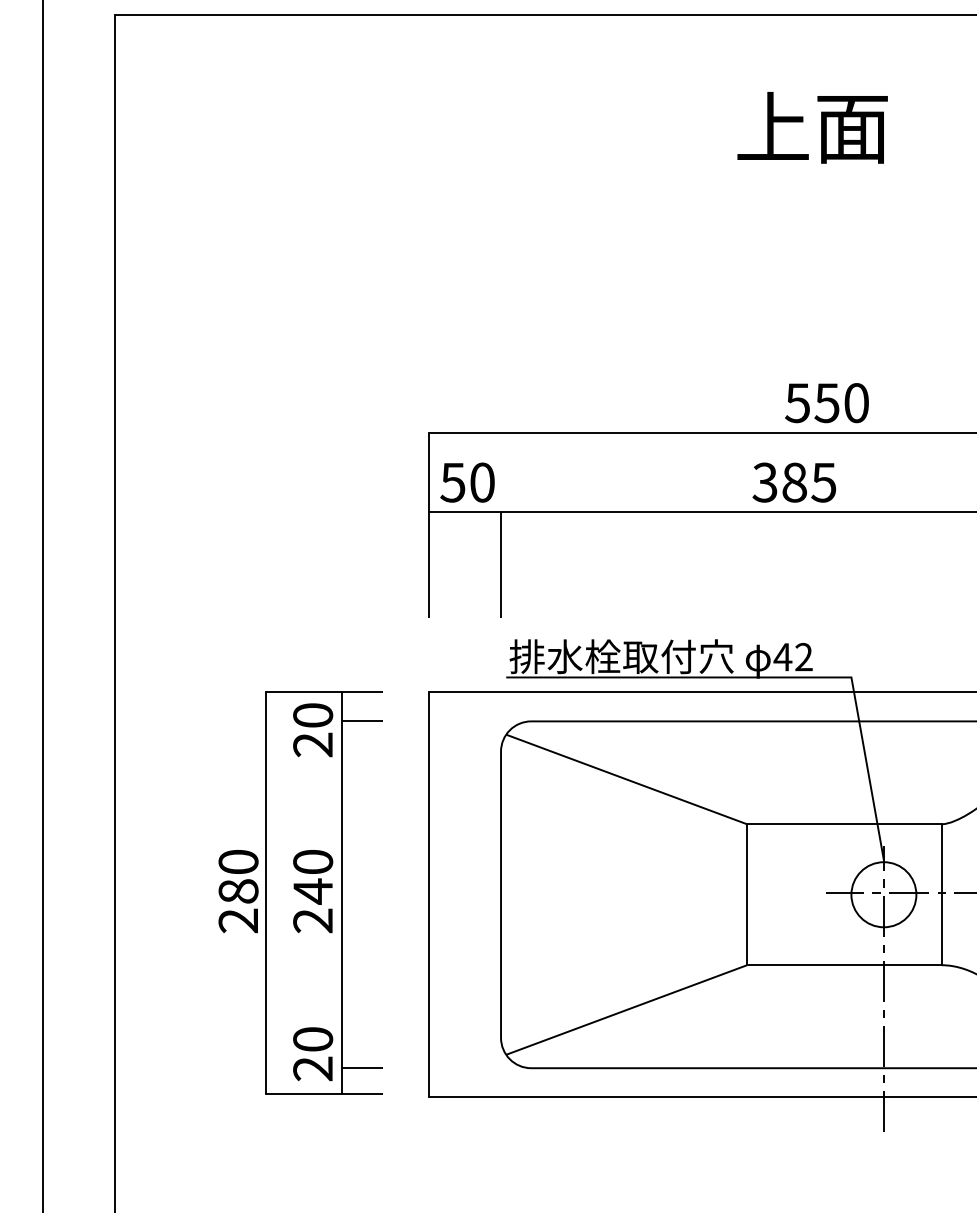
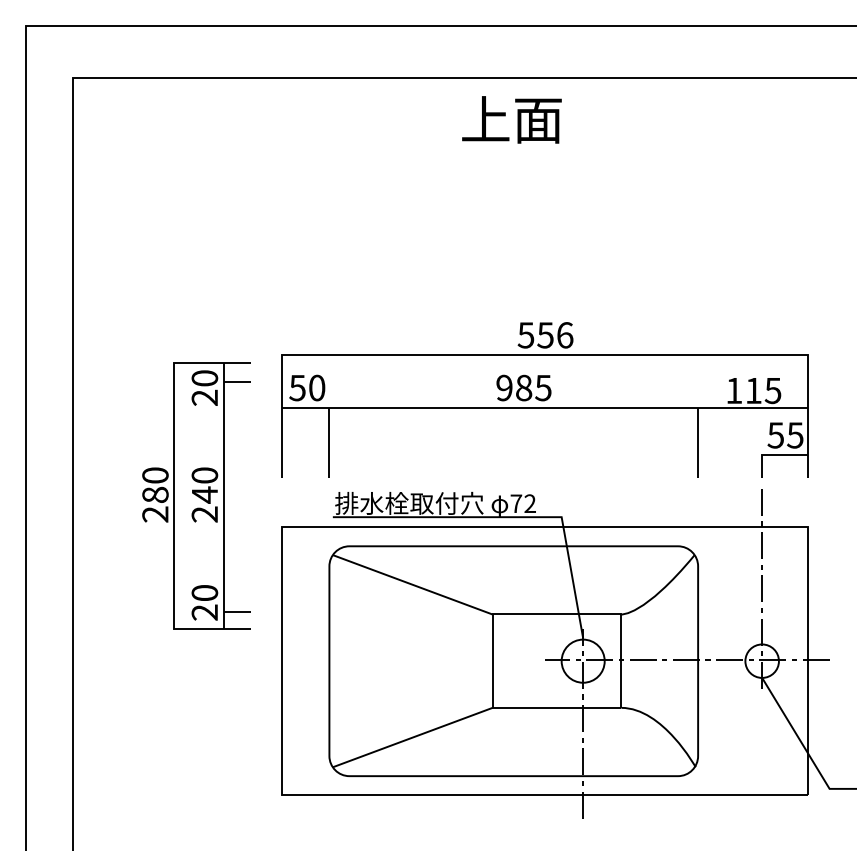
text: (811, 127) -> (511, 119), moved
text: (857, 403) -> (565, 335), 550 -> 556
text: (765, 481) -> (504, 387), 385 -> 985
text: (783, 656) -> (516, 503), 42 -> 72
part: (300, 892) -> (196, 495), moved

